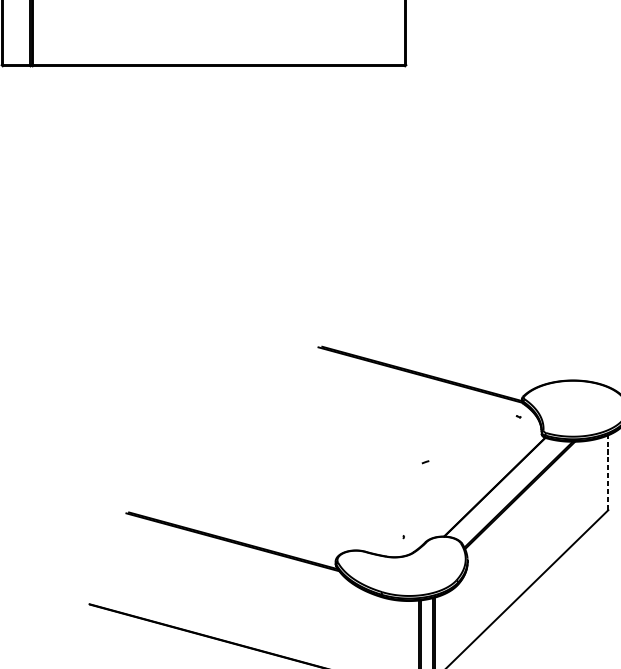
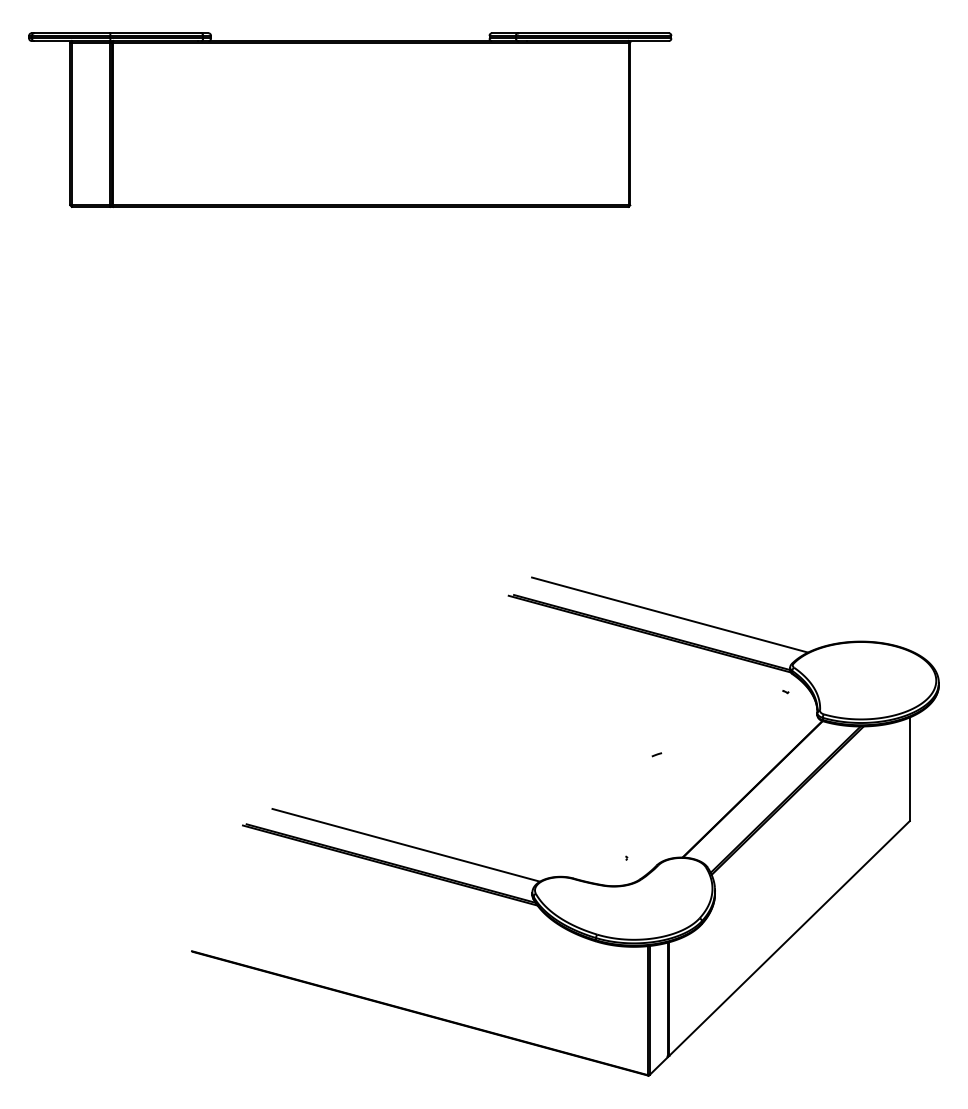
line: (435, 360) -> (670, 614), added
line: (608, 472) -> (909, 769), dashed -> solid
line: (244, 527) -> (406, 844), added

